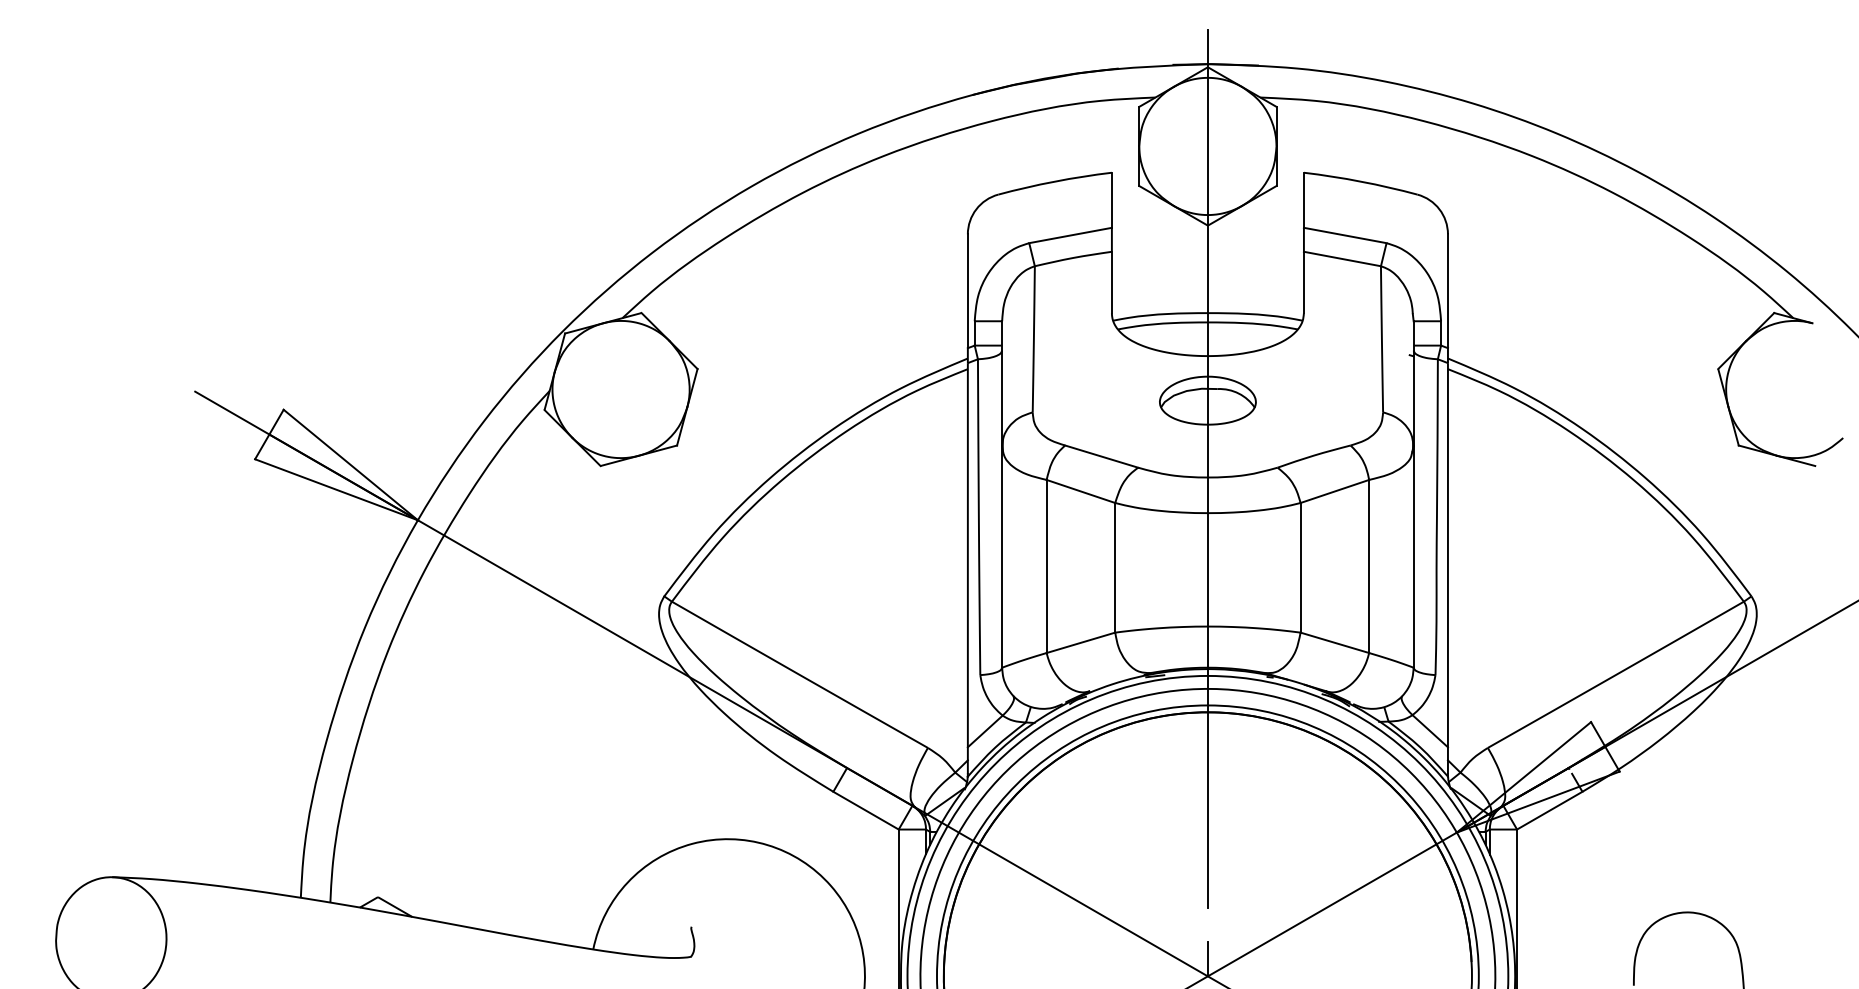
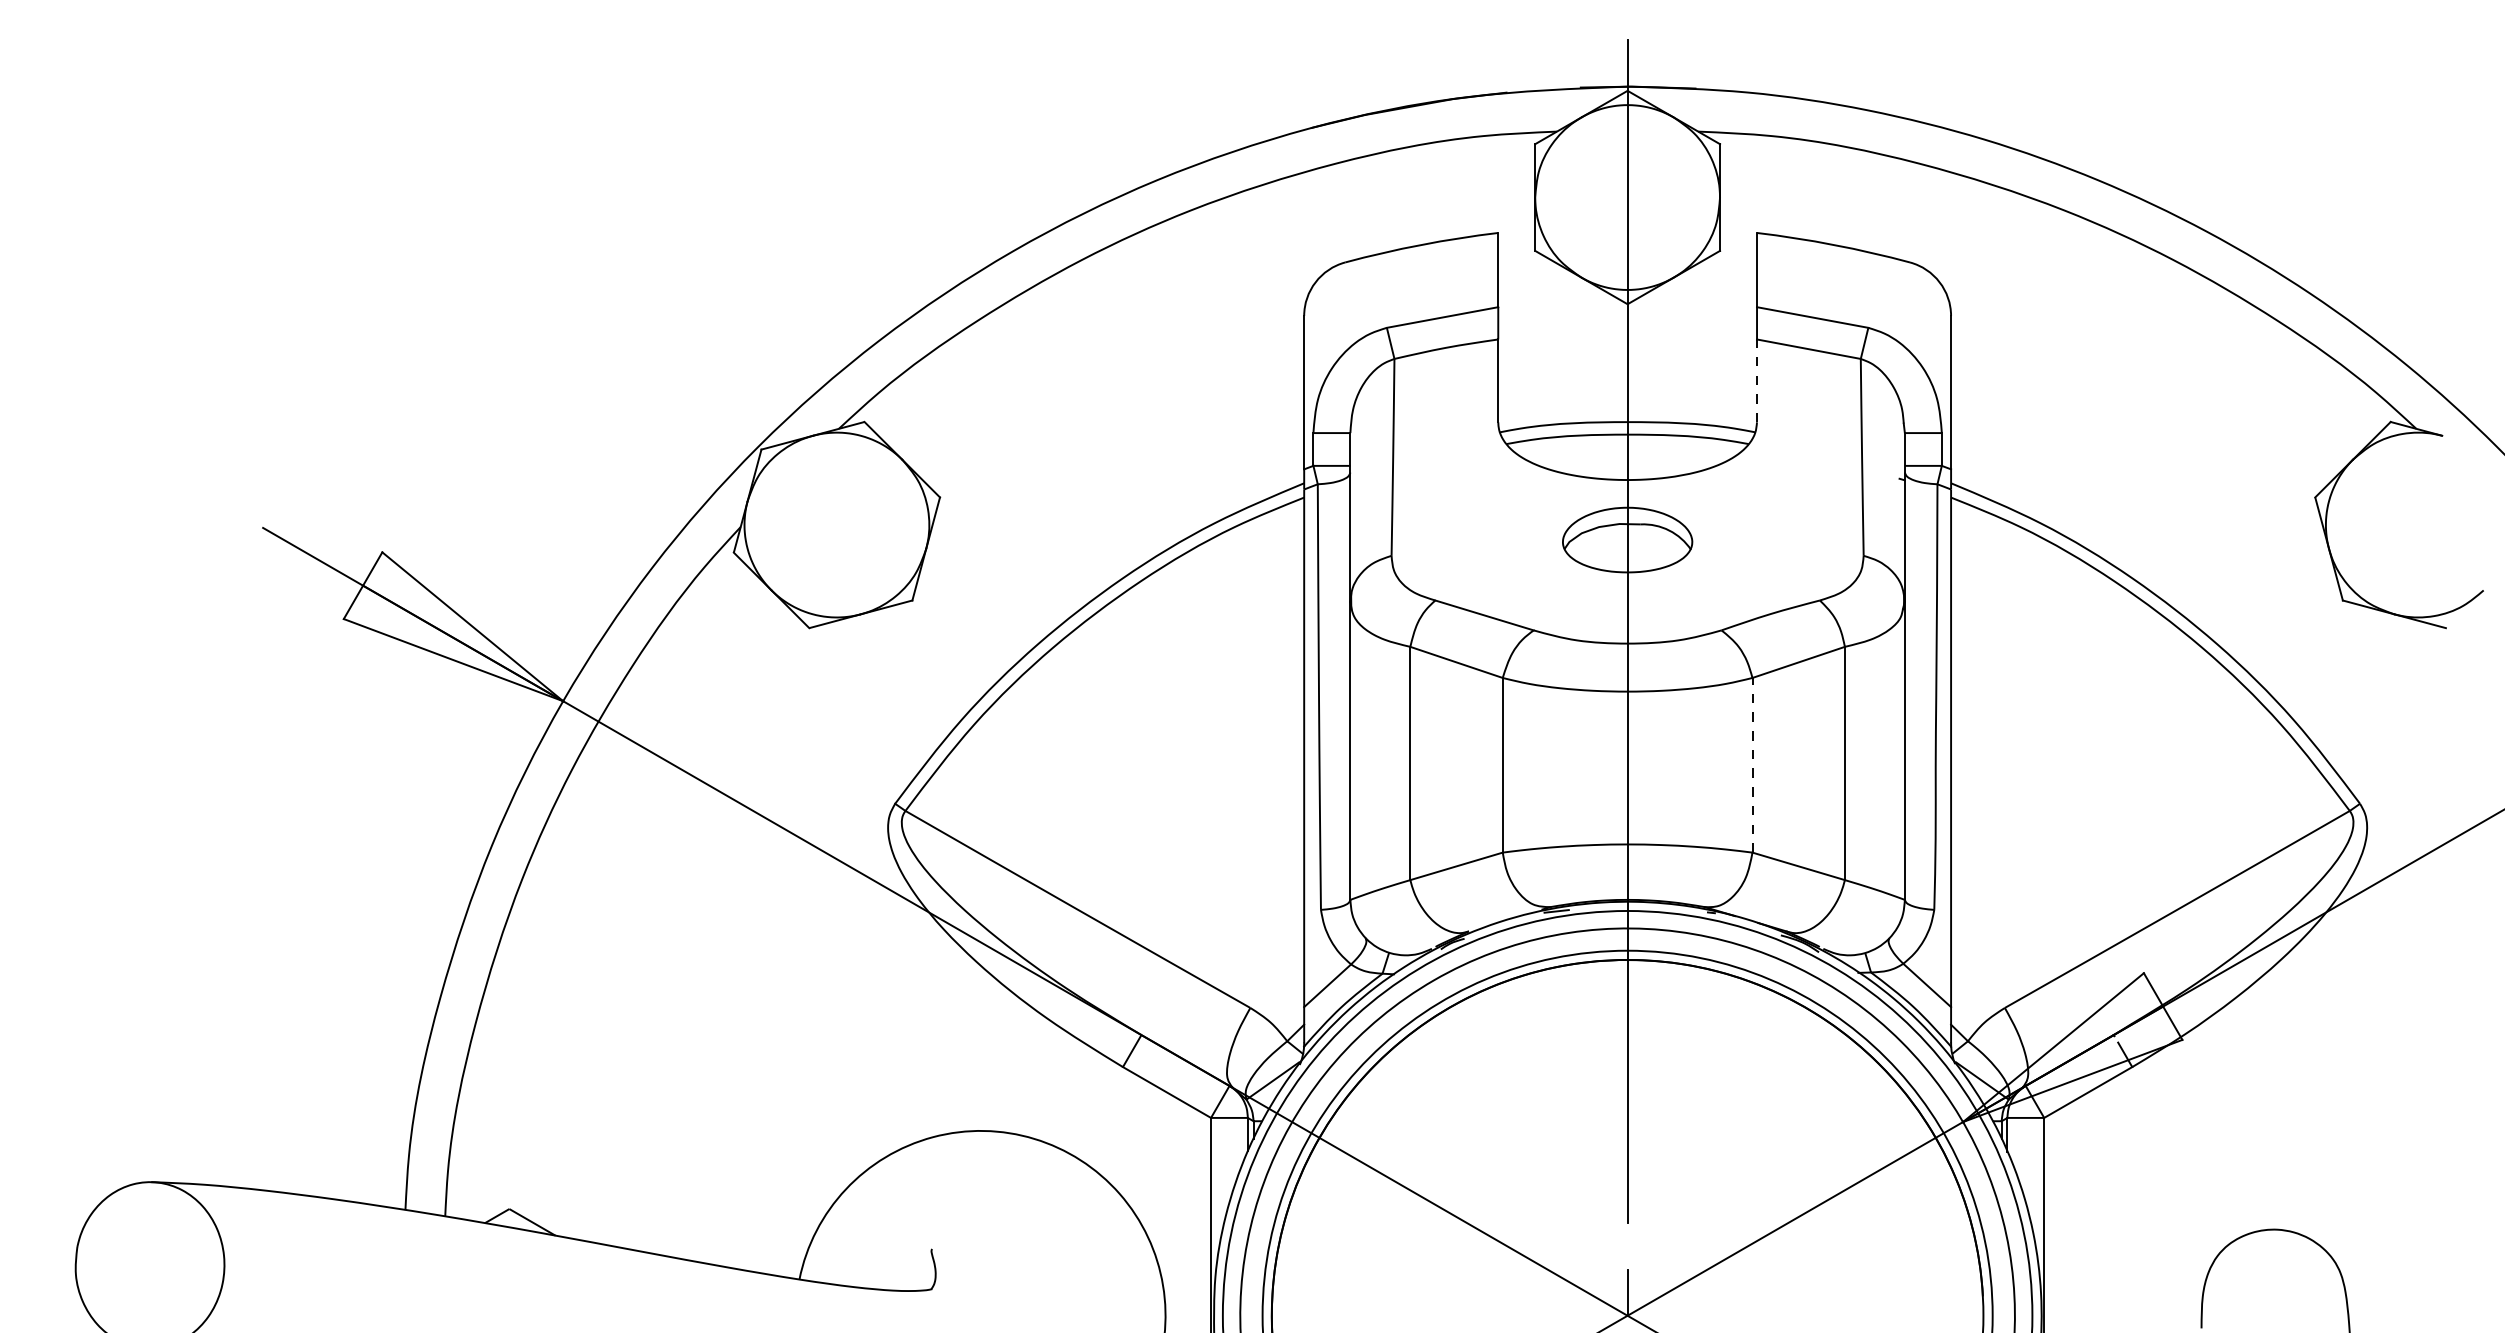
line: (1303, 282) -> (1756, 380), solid -> dashed
line: (1300, 567) -> (1752, 764), solid -> dashed

